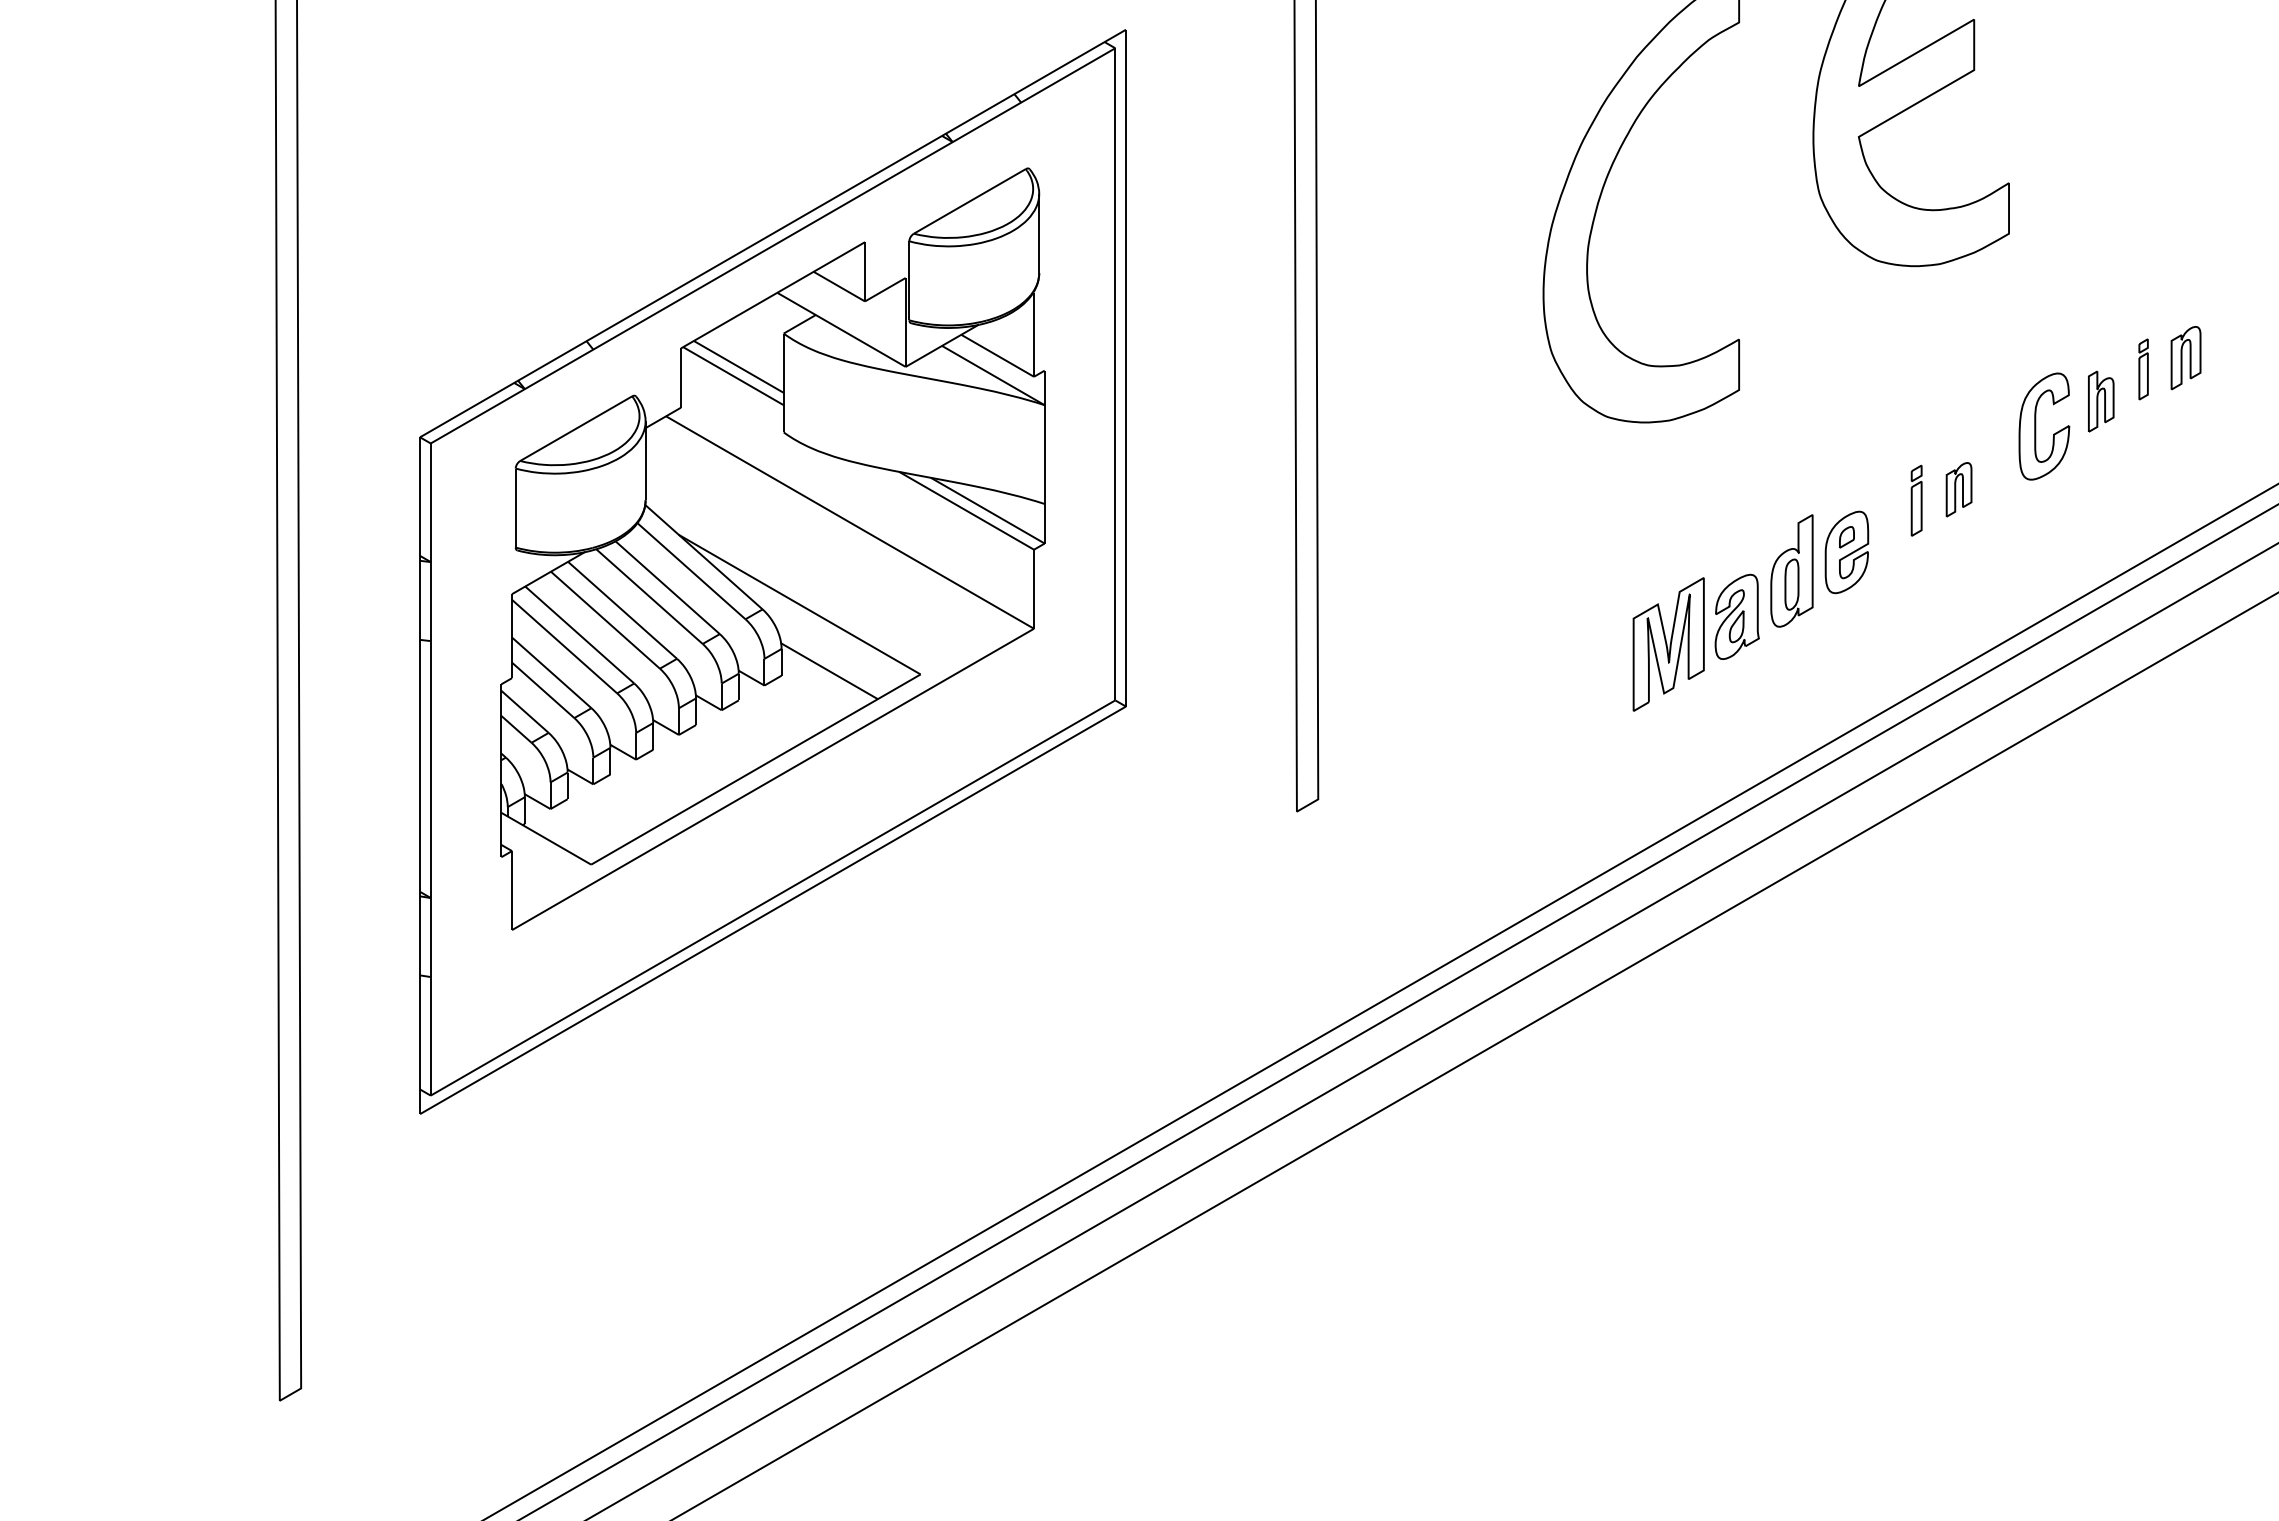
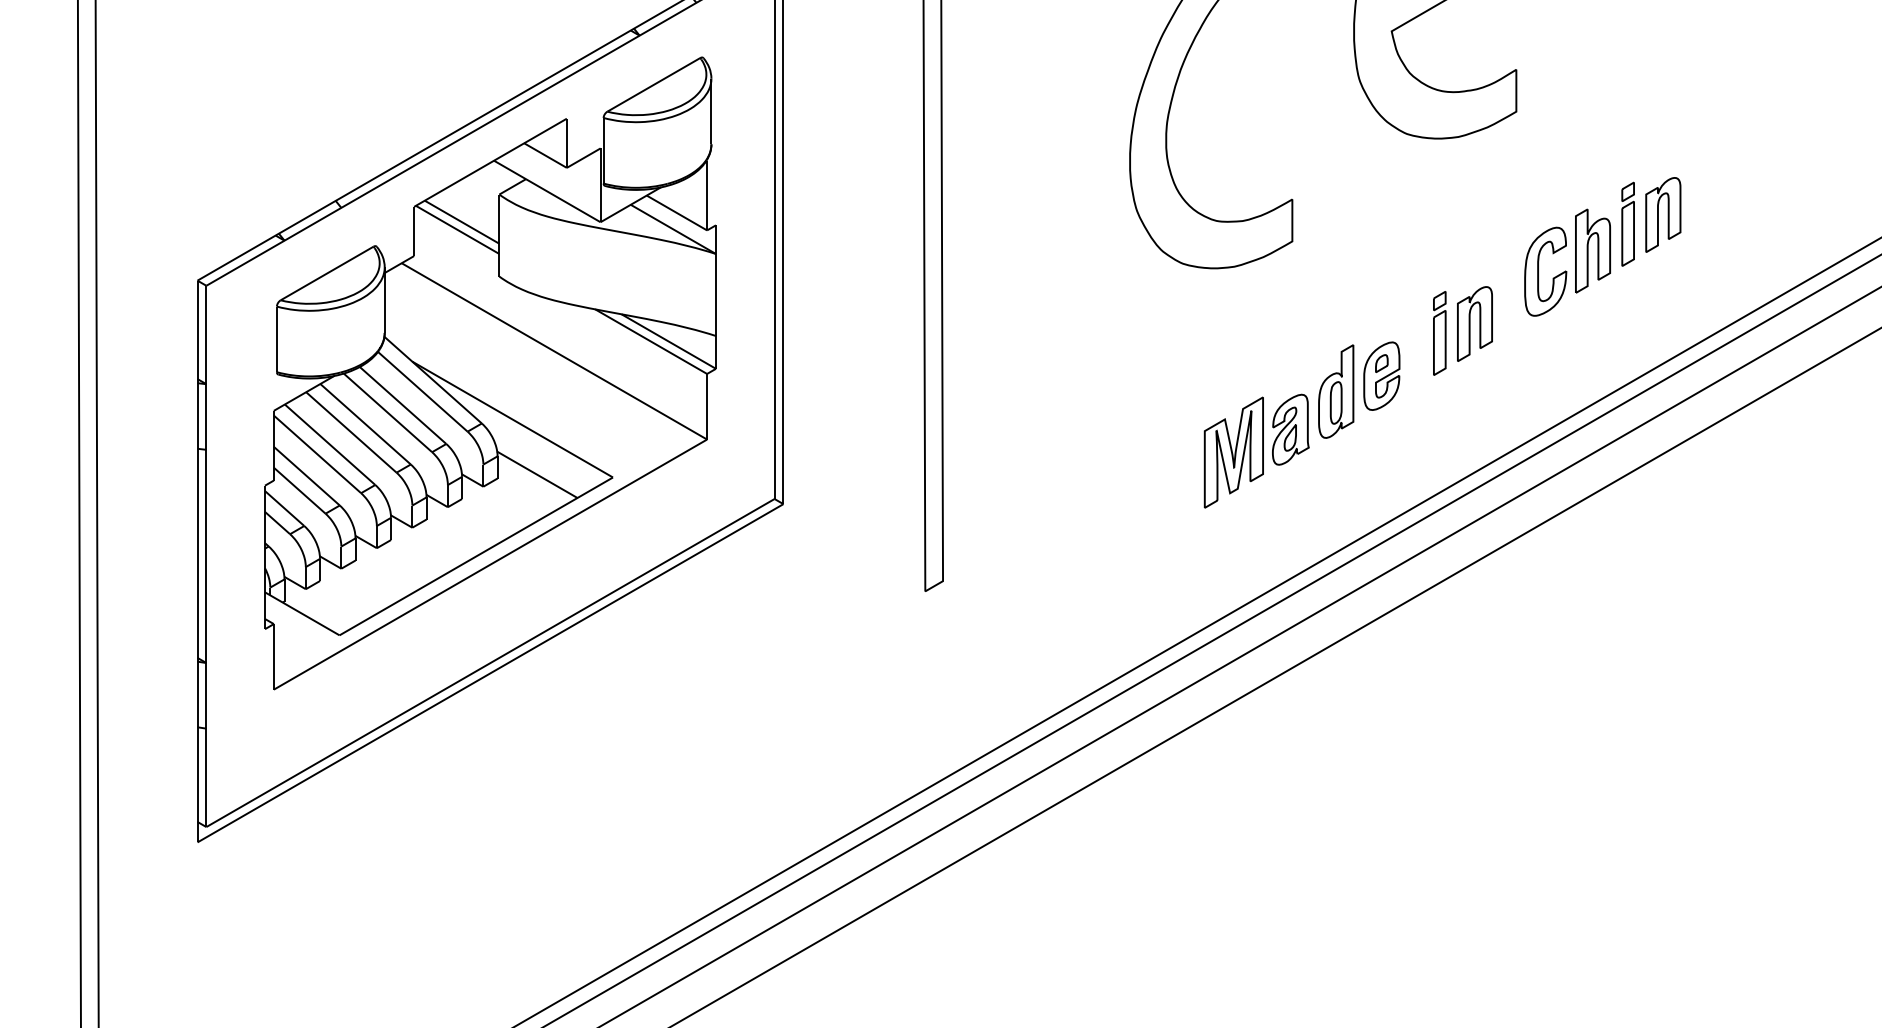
part: (2185, 357) -> (1662, 214), size x1.43
part: (2143, 369) -> (1627, 224), size x1.67
part: (2100, 401) -> (1592, 250), size x1.67
part: (1958, 489) -> (1474, 323), size x1.67
part: (1916, 500) -> (1439, 333), size x1.43

